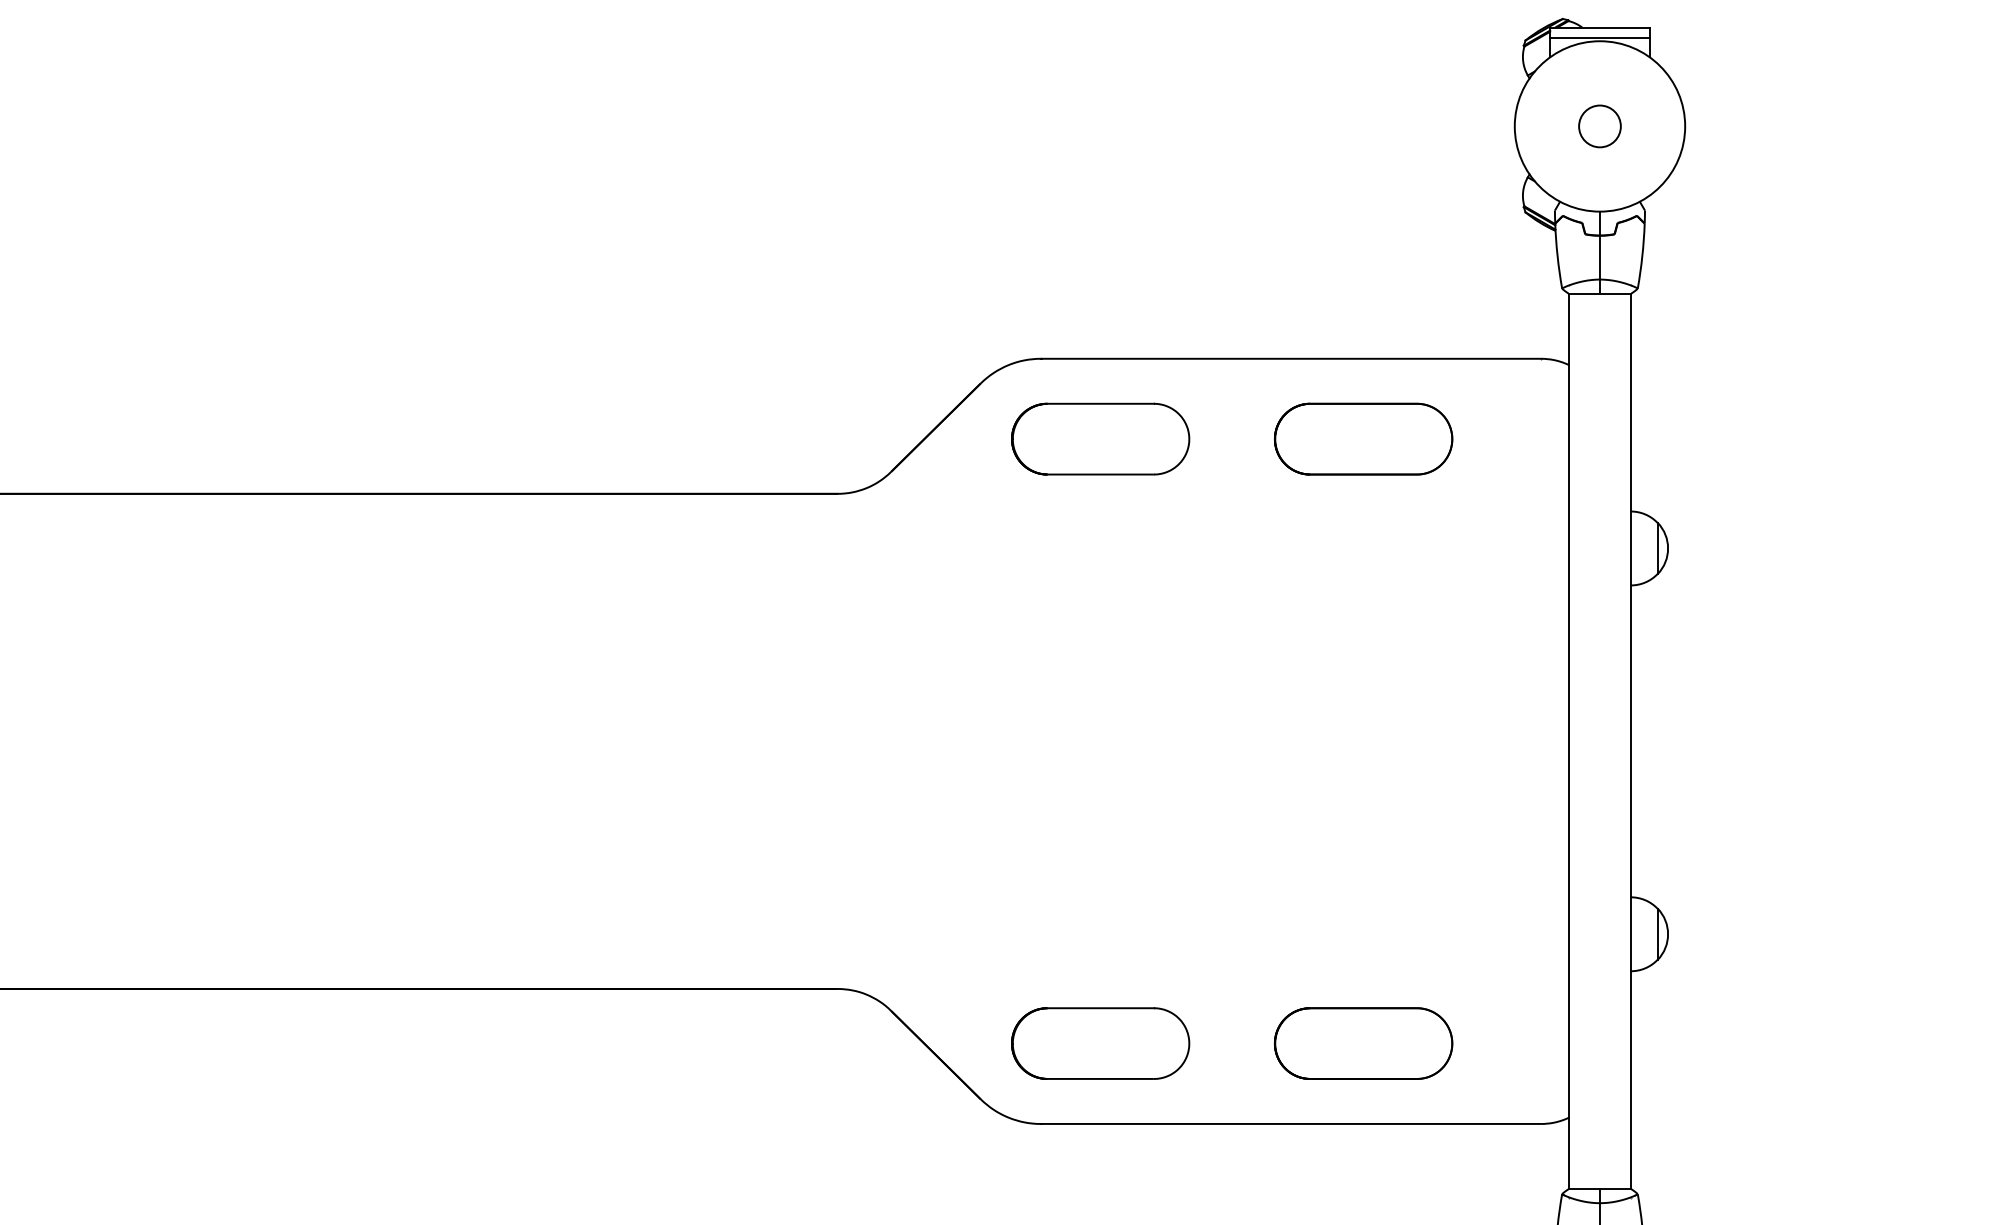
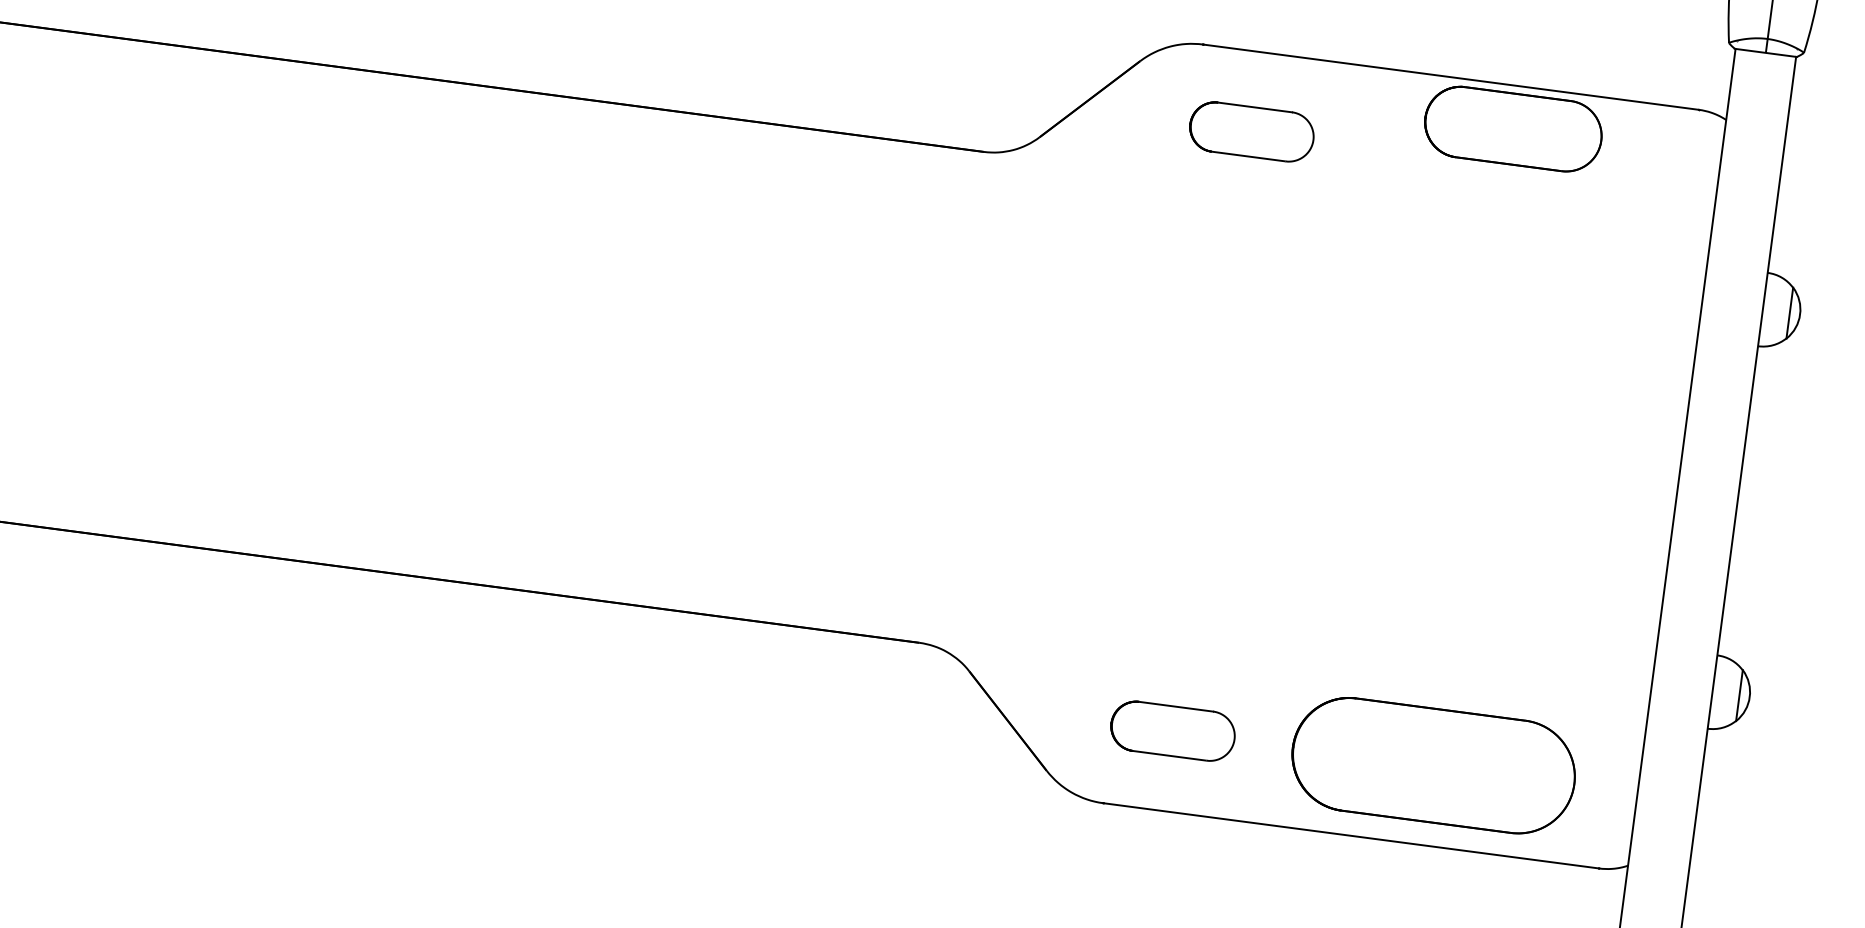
part: (1100, 438) -> (1251, 131), size x0.7
part: (1363, 438) -> (1513, 128), moved
part: (1100, 1043) -> (1172, 731), size x0.7
part: (1363, 1043) -> (1433, 765), size x1.6

